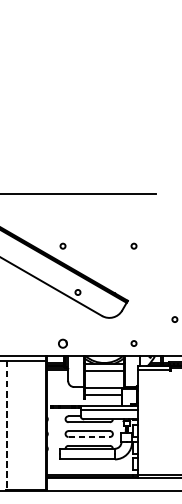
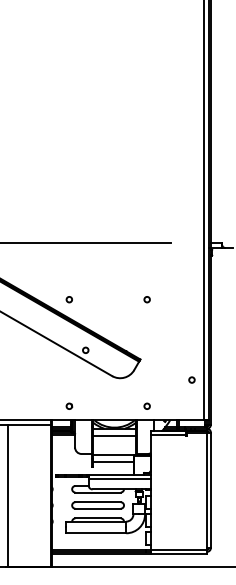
part: (63, 342) -> (69, 405), size x0.62
line: (6, 425) -> (7, 496), dashed -> solid
line: (89, 436) -> (98, 508), dashed -> solid

